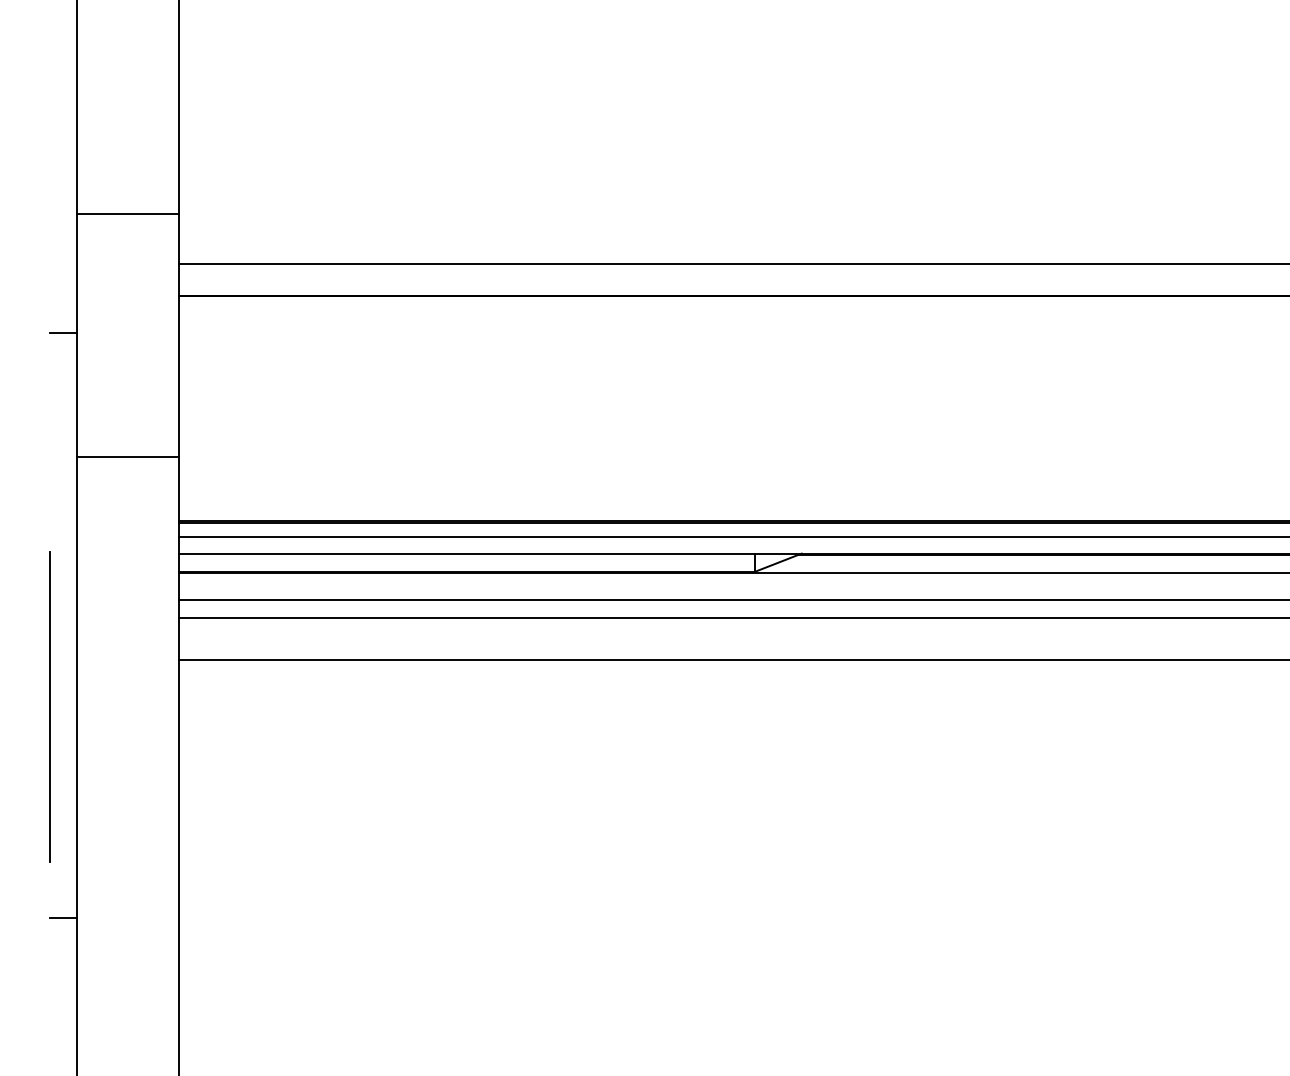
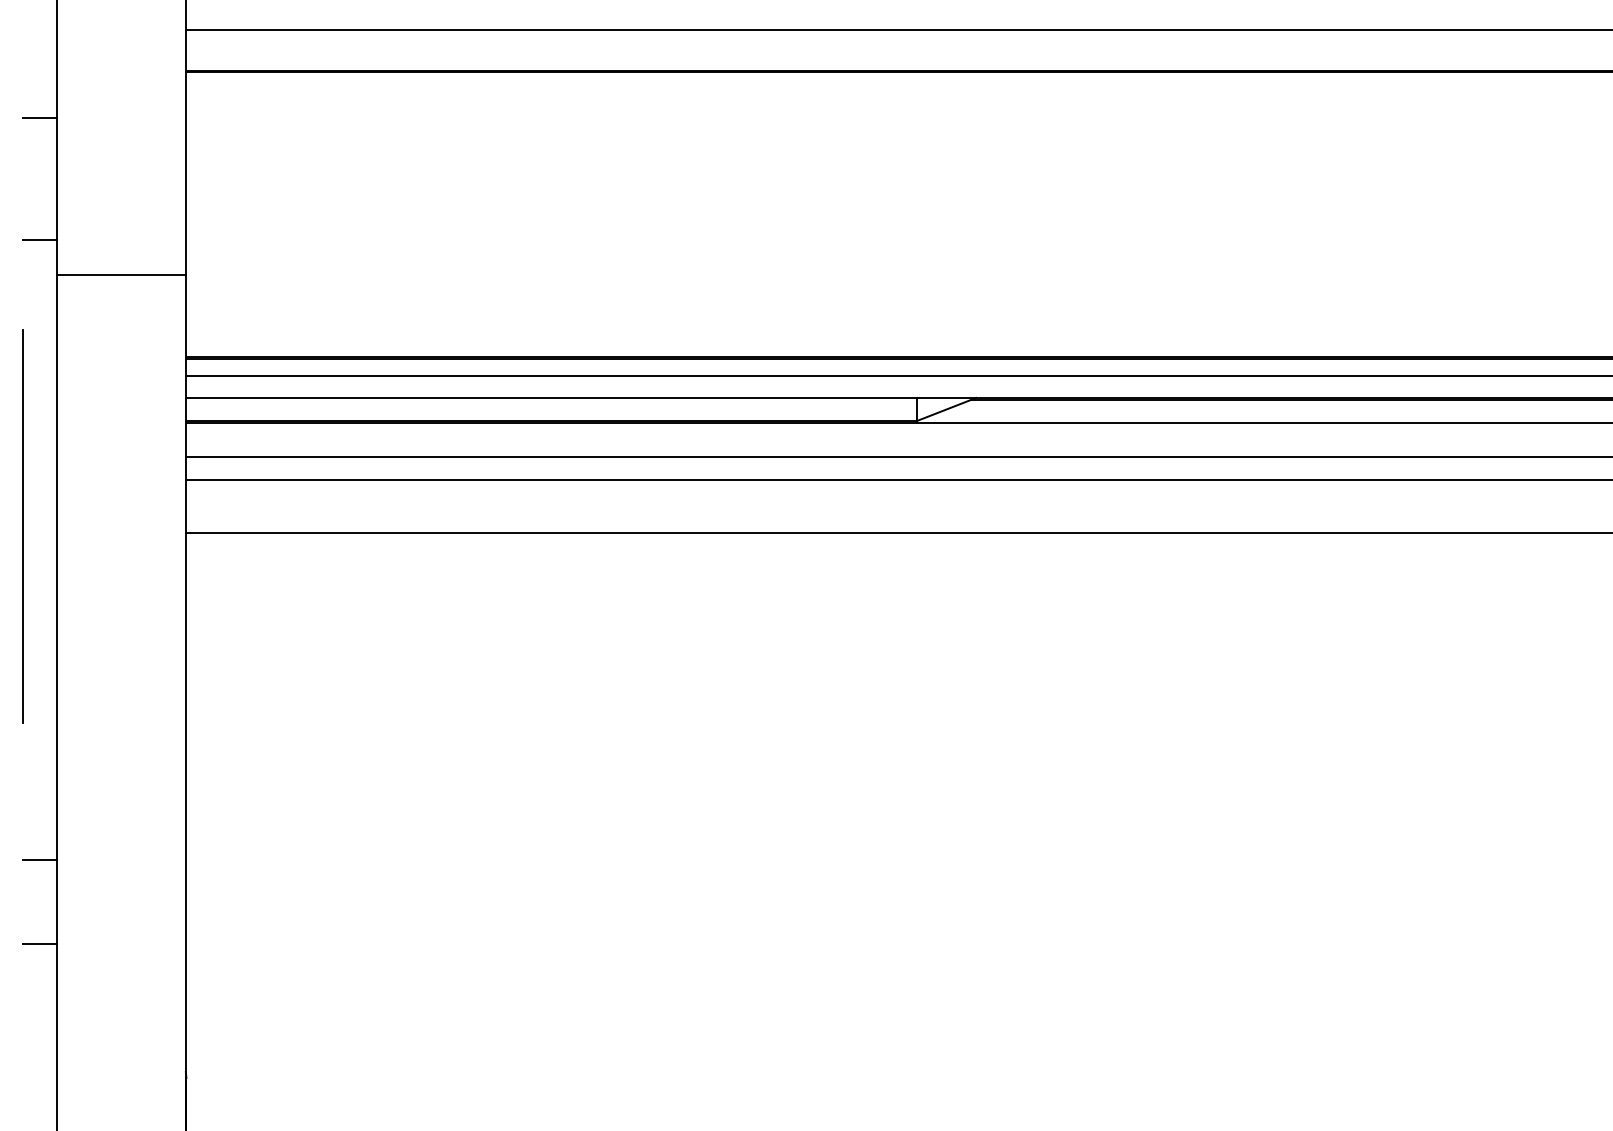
line: (63, 428) -> (39, 239), added
line: (49, 706) -> (21, 525), moved
line: (63, 983) -> (39, 943), added

